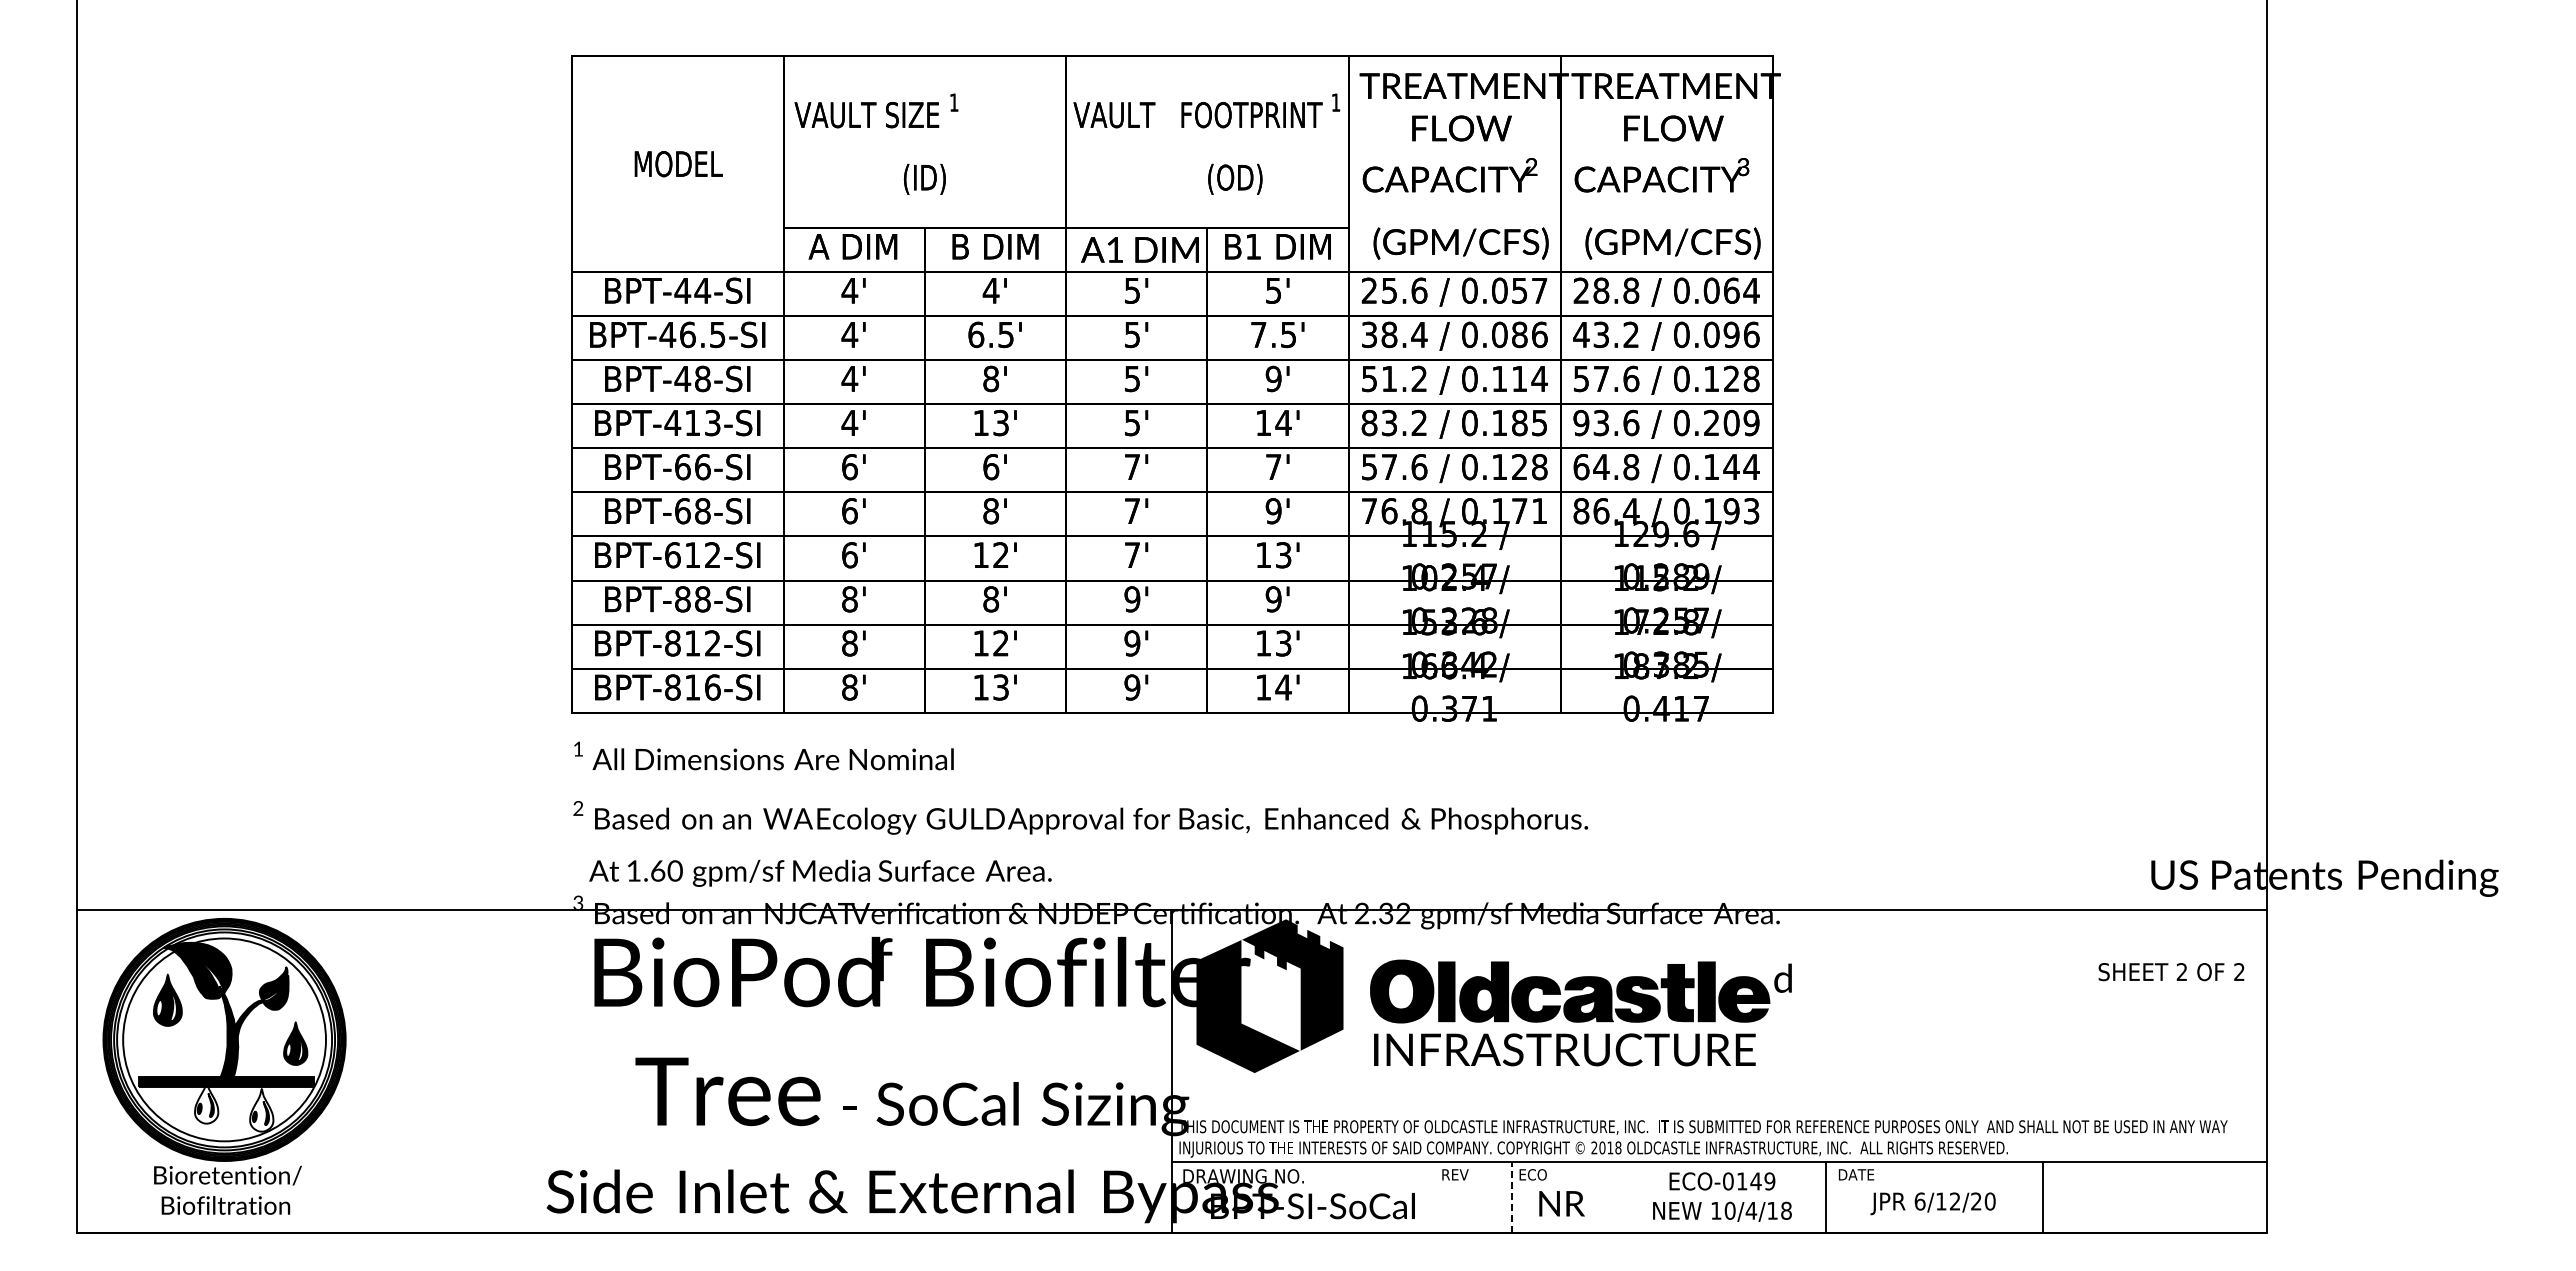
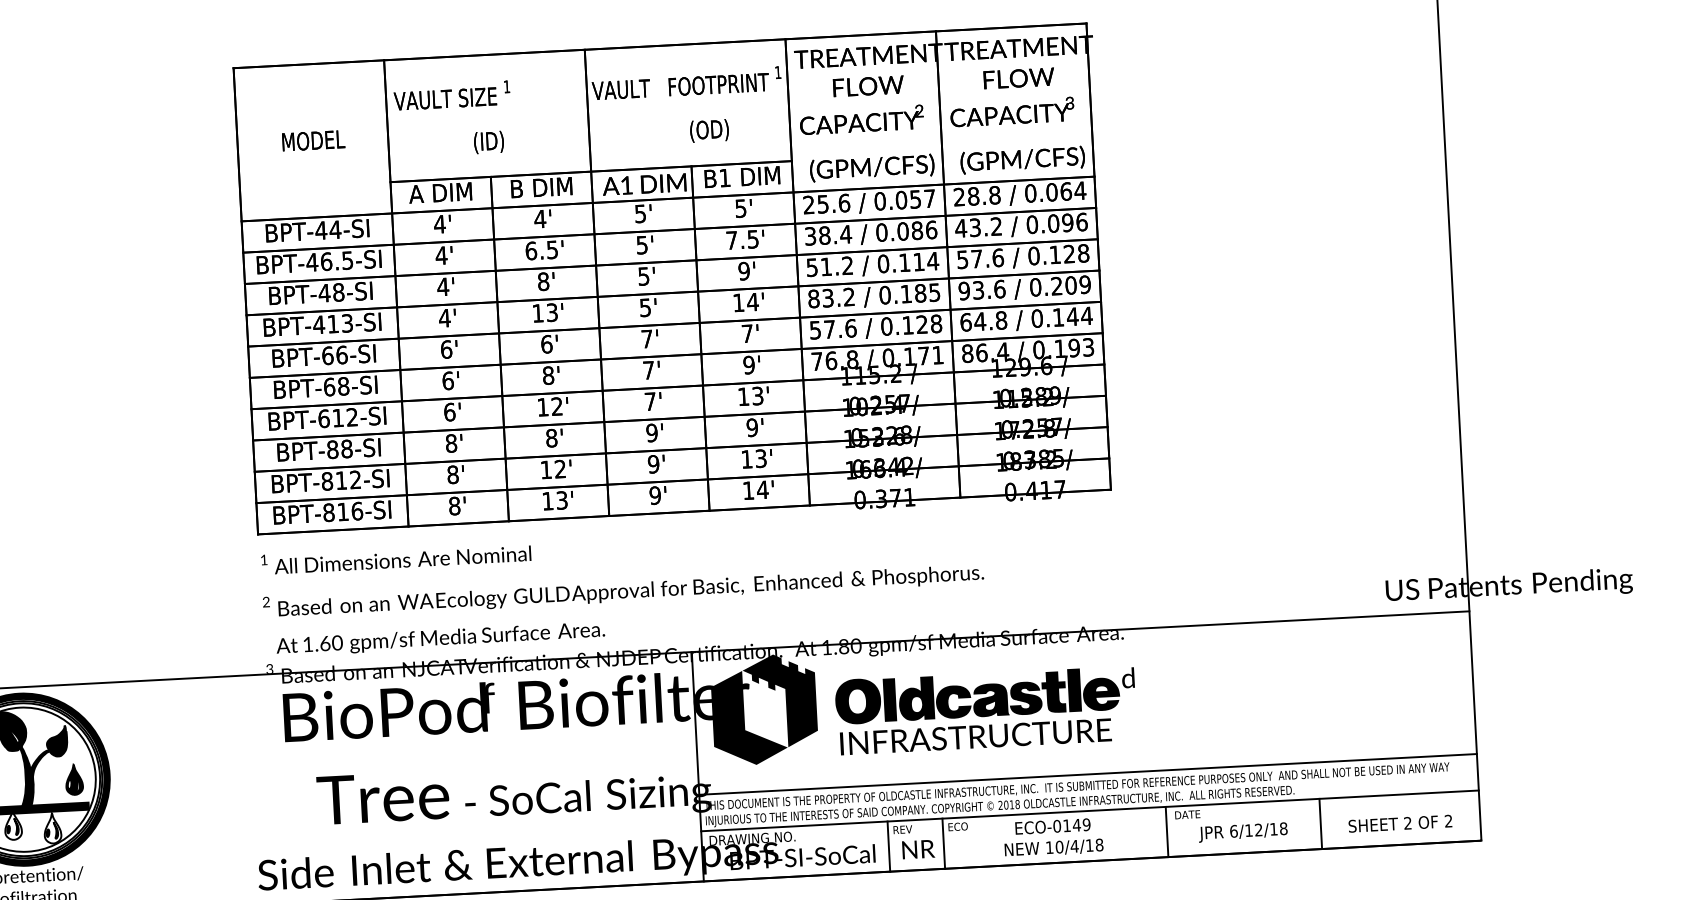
text: (1383, 913) -> (842, 646), 2.32 -> 1.80
text: (2171, 972) -> (1400, 824), moved
line: (1719, 1110) -> (1088, 774), added
text: (1722, 1196) -> (1053, 837), moved
line: (1434, 1197) -> (888, 846), added
line: (1511, 1197) -> (943, 843), dashed -> solid
text: (1983, 1201) -> (1278, 828), 6/12/20 -> 6/12/18
text: (1561, 1203) -> (918, 849), moved

